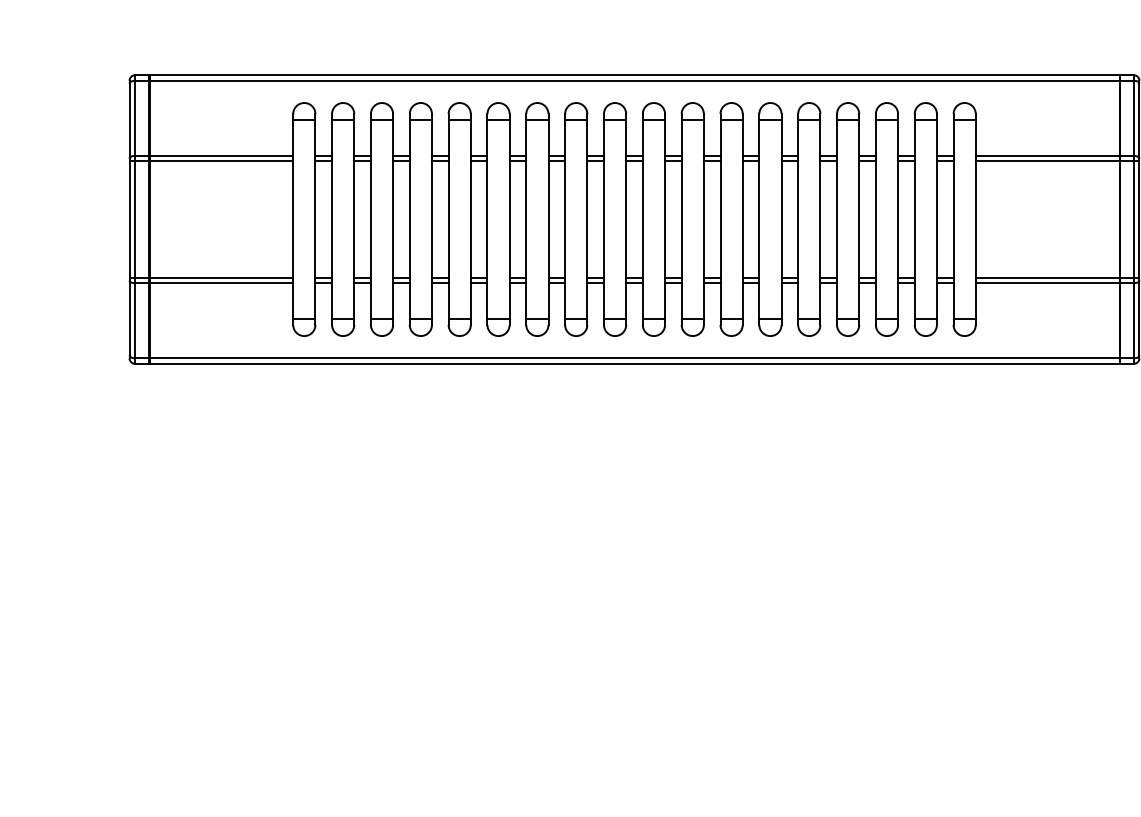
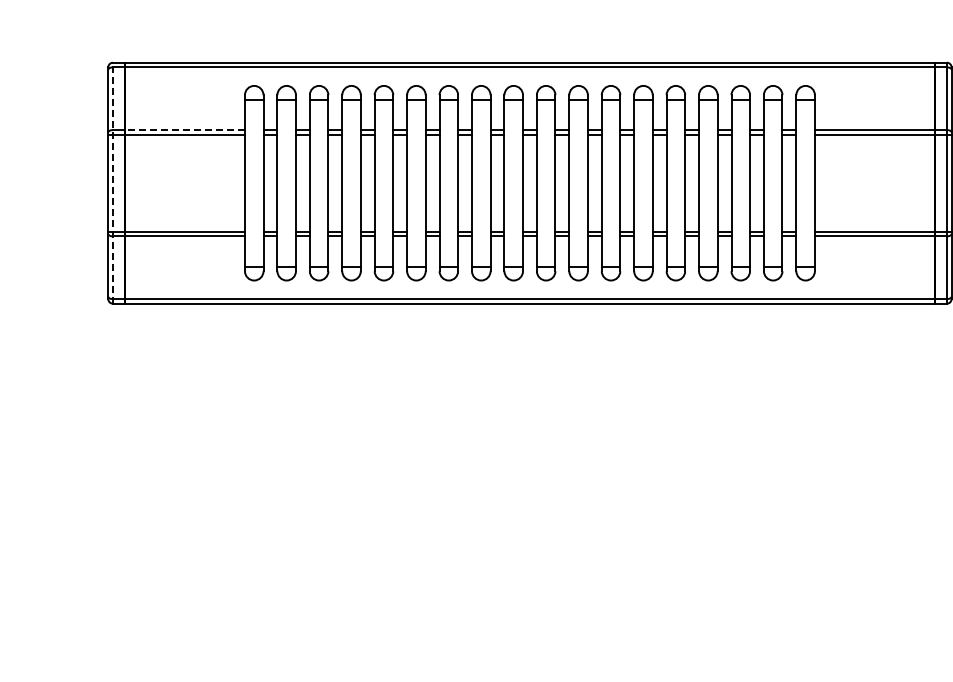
line: (220, 156) -> (184, 130), solid -> dashed
line: (134, 218) -> (112, 182), solid -> dashed

